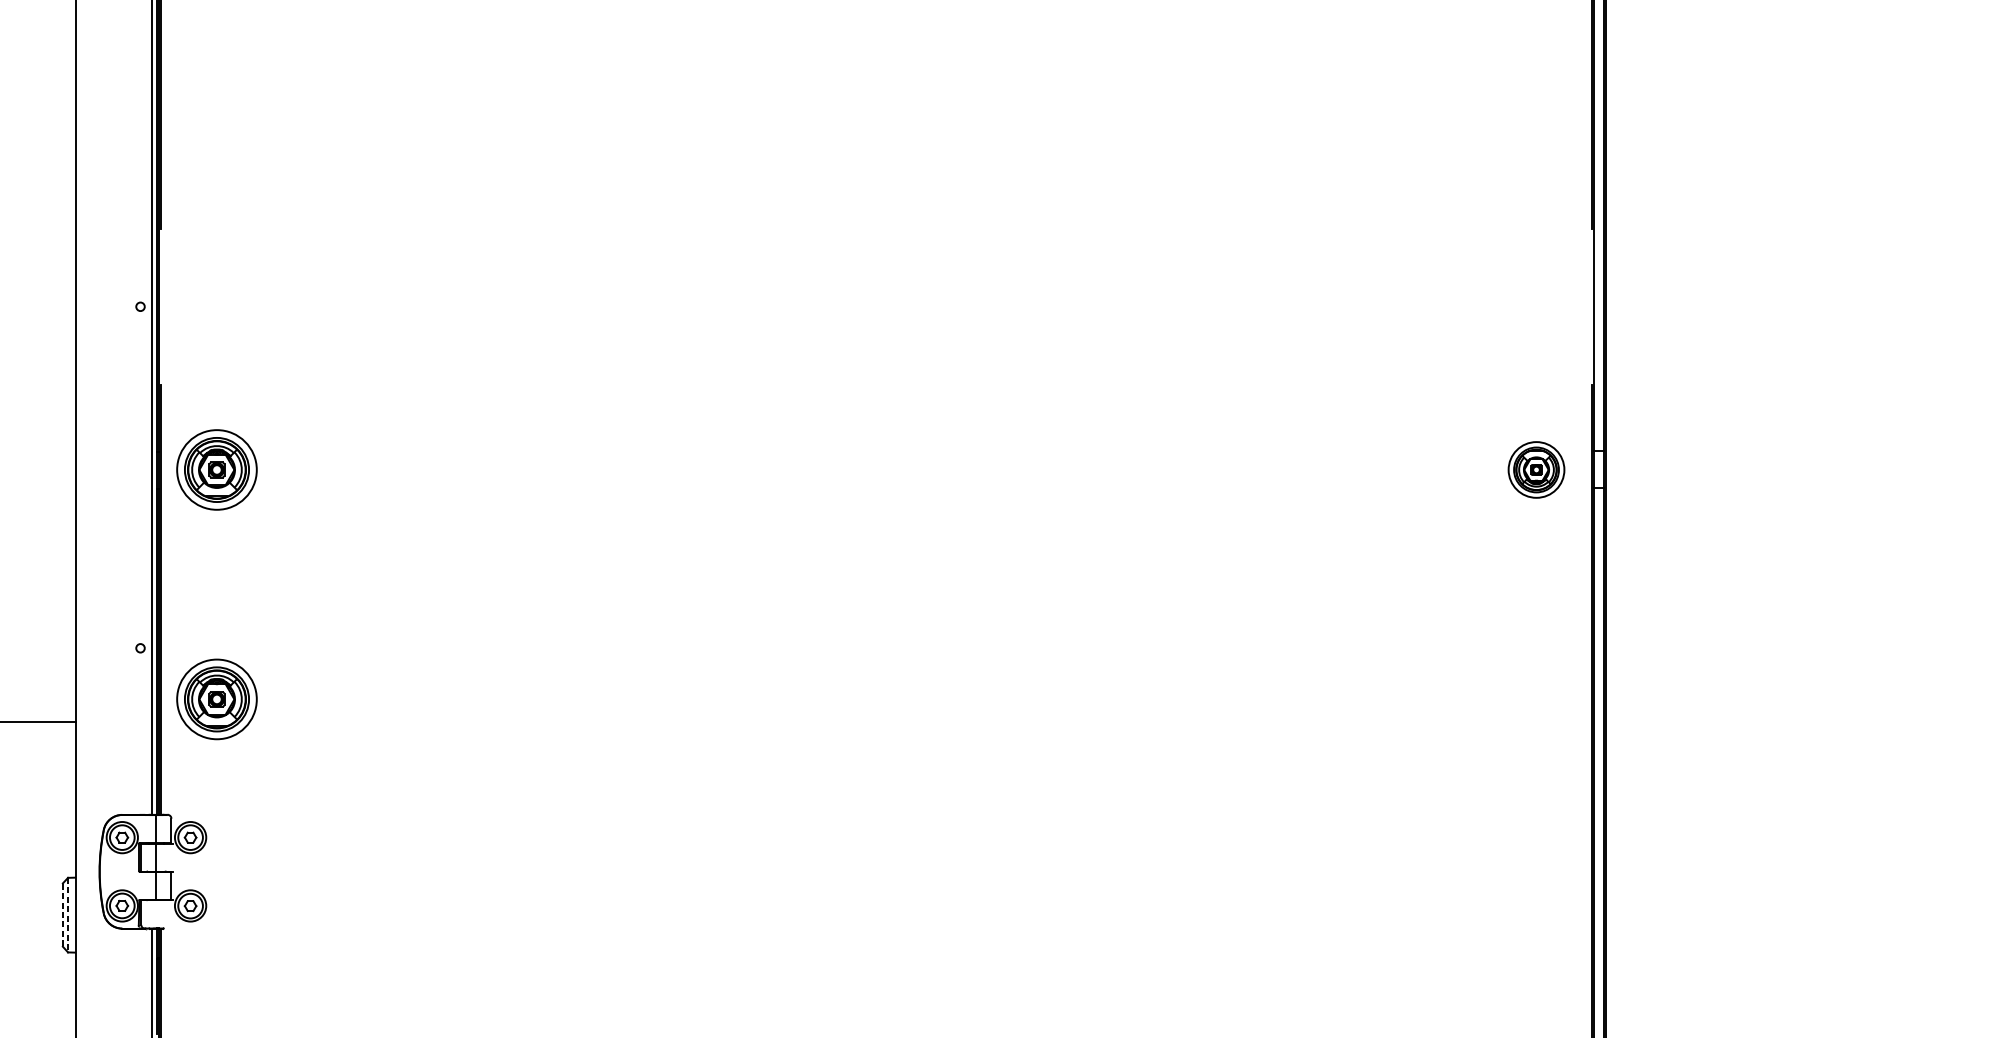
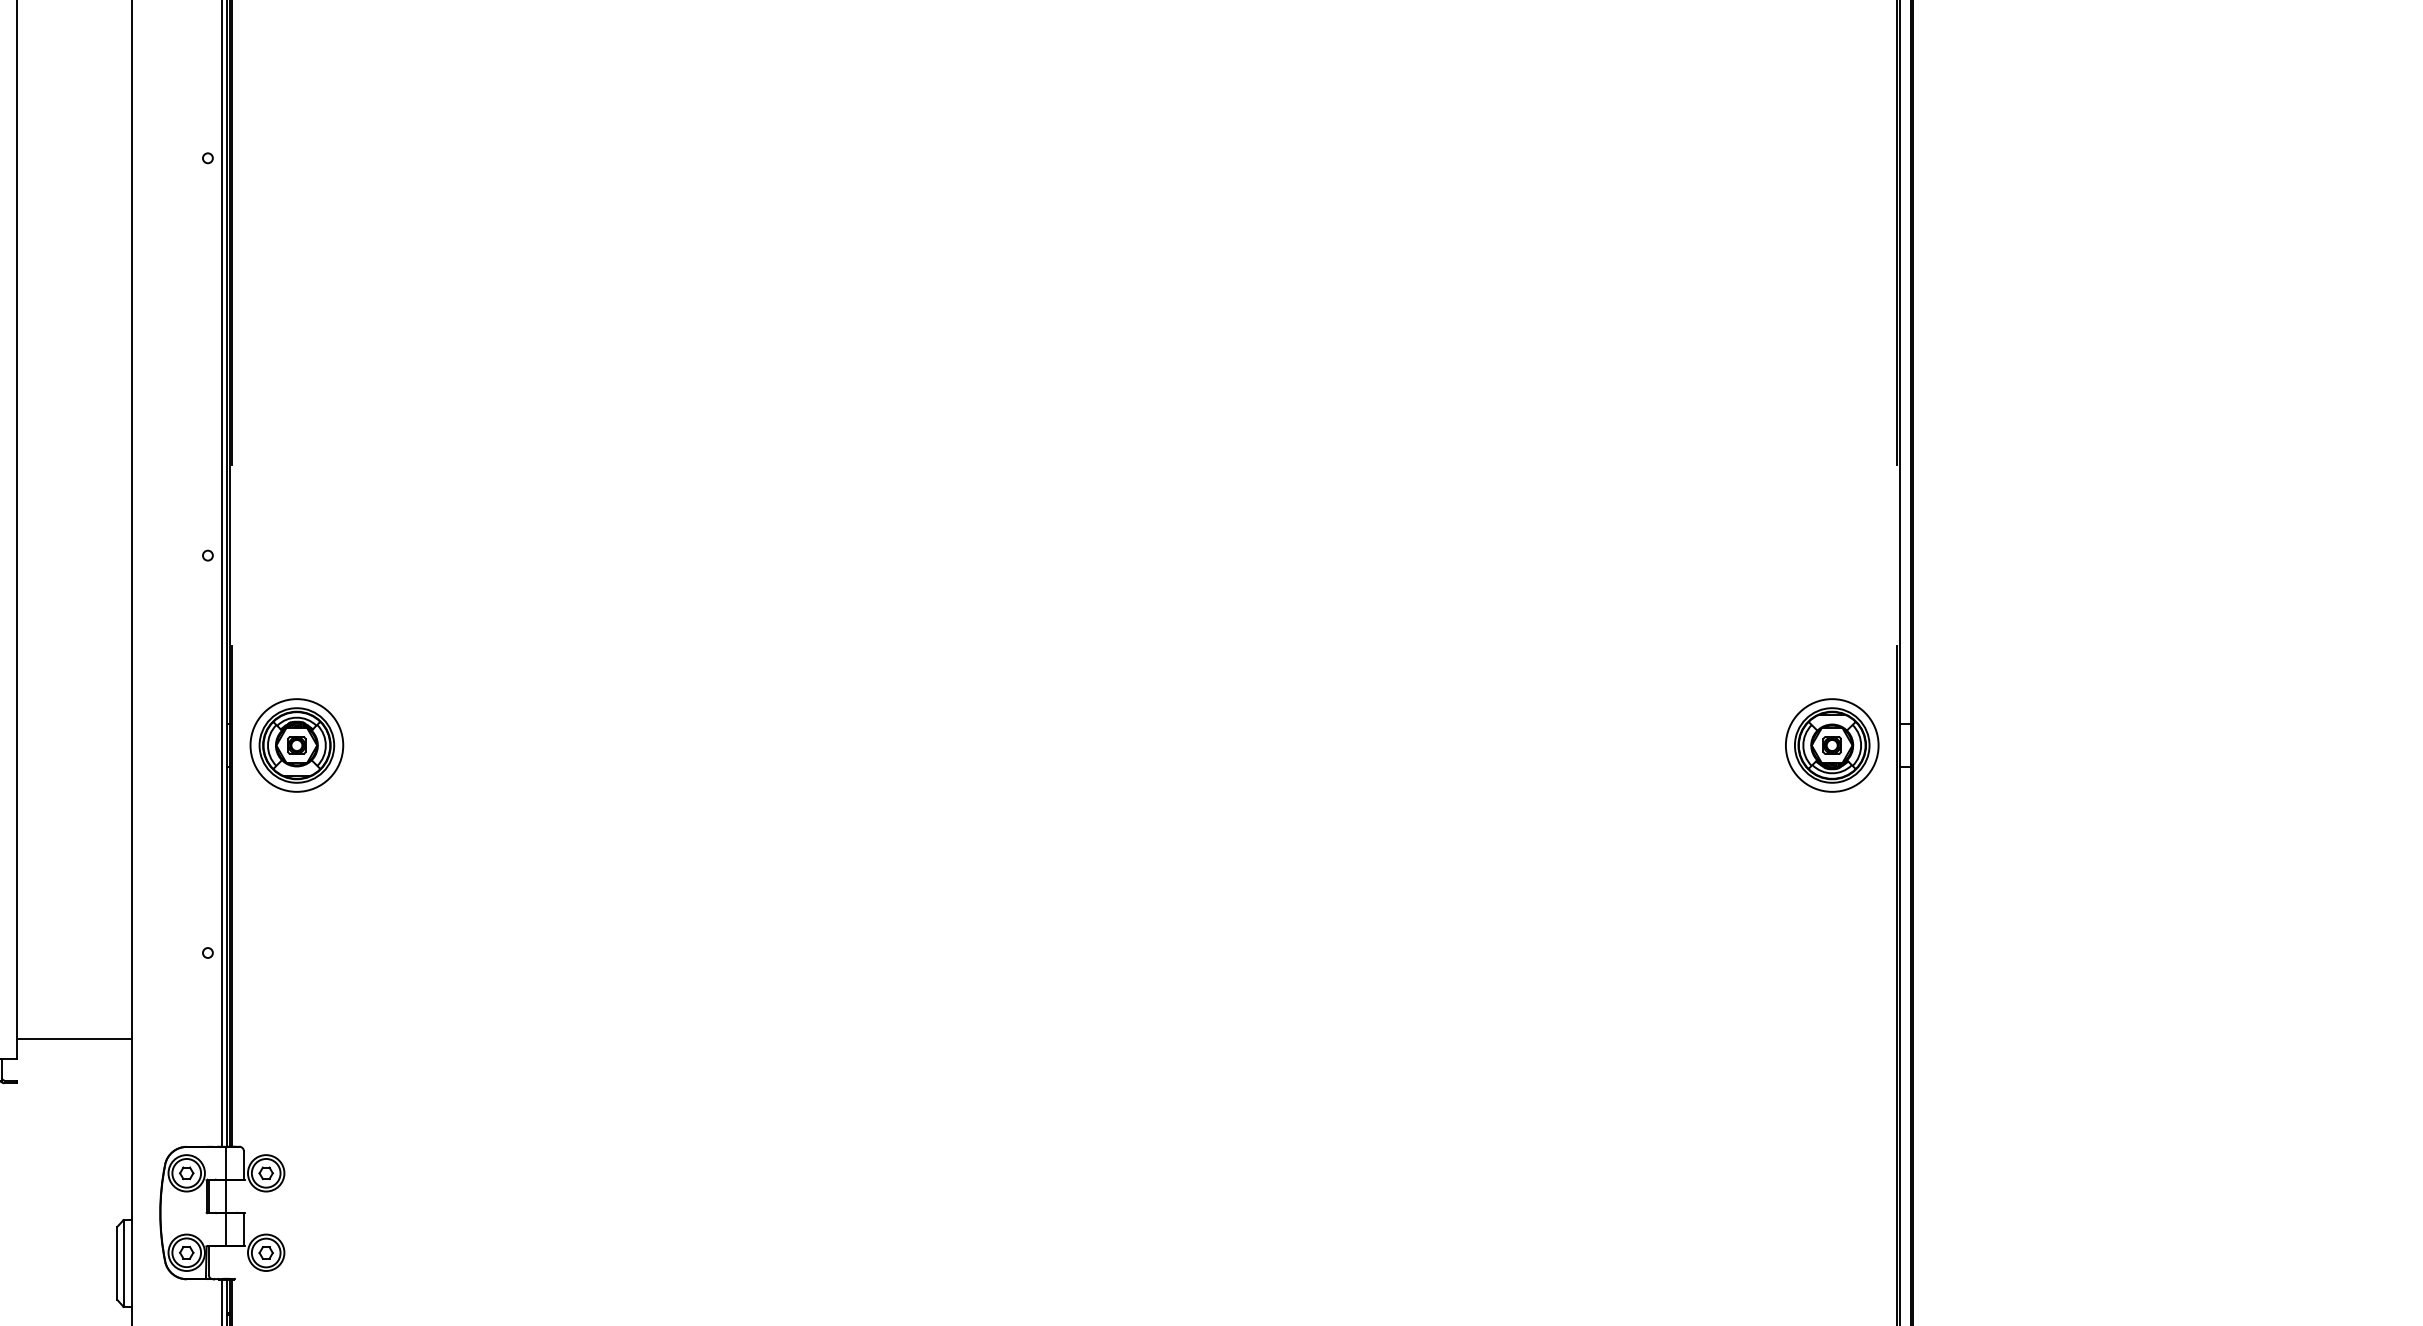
part: (1536, 469) -> (1832, 745), size x1.43
part: (216, 699) -> (296, 1012), removed
line: (62, 914) -> (117, 1262), dashed -> solid
line: (67, 915) -> (123, 1264), dashed -> solid

